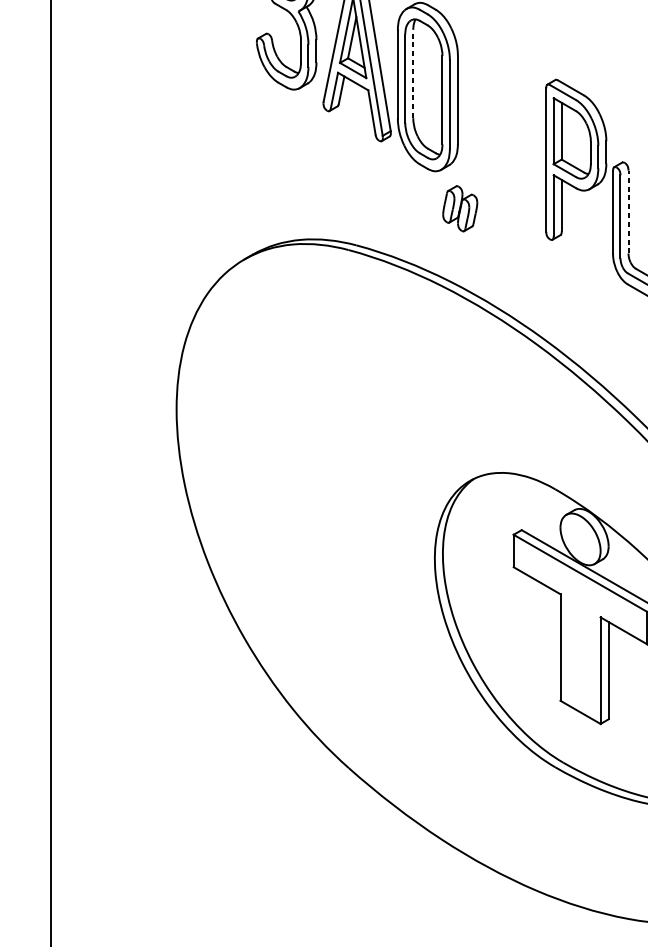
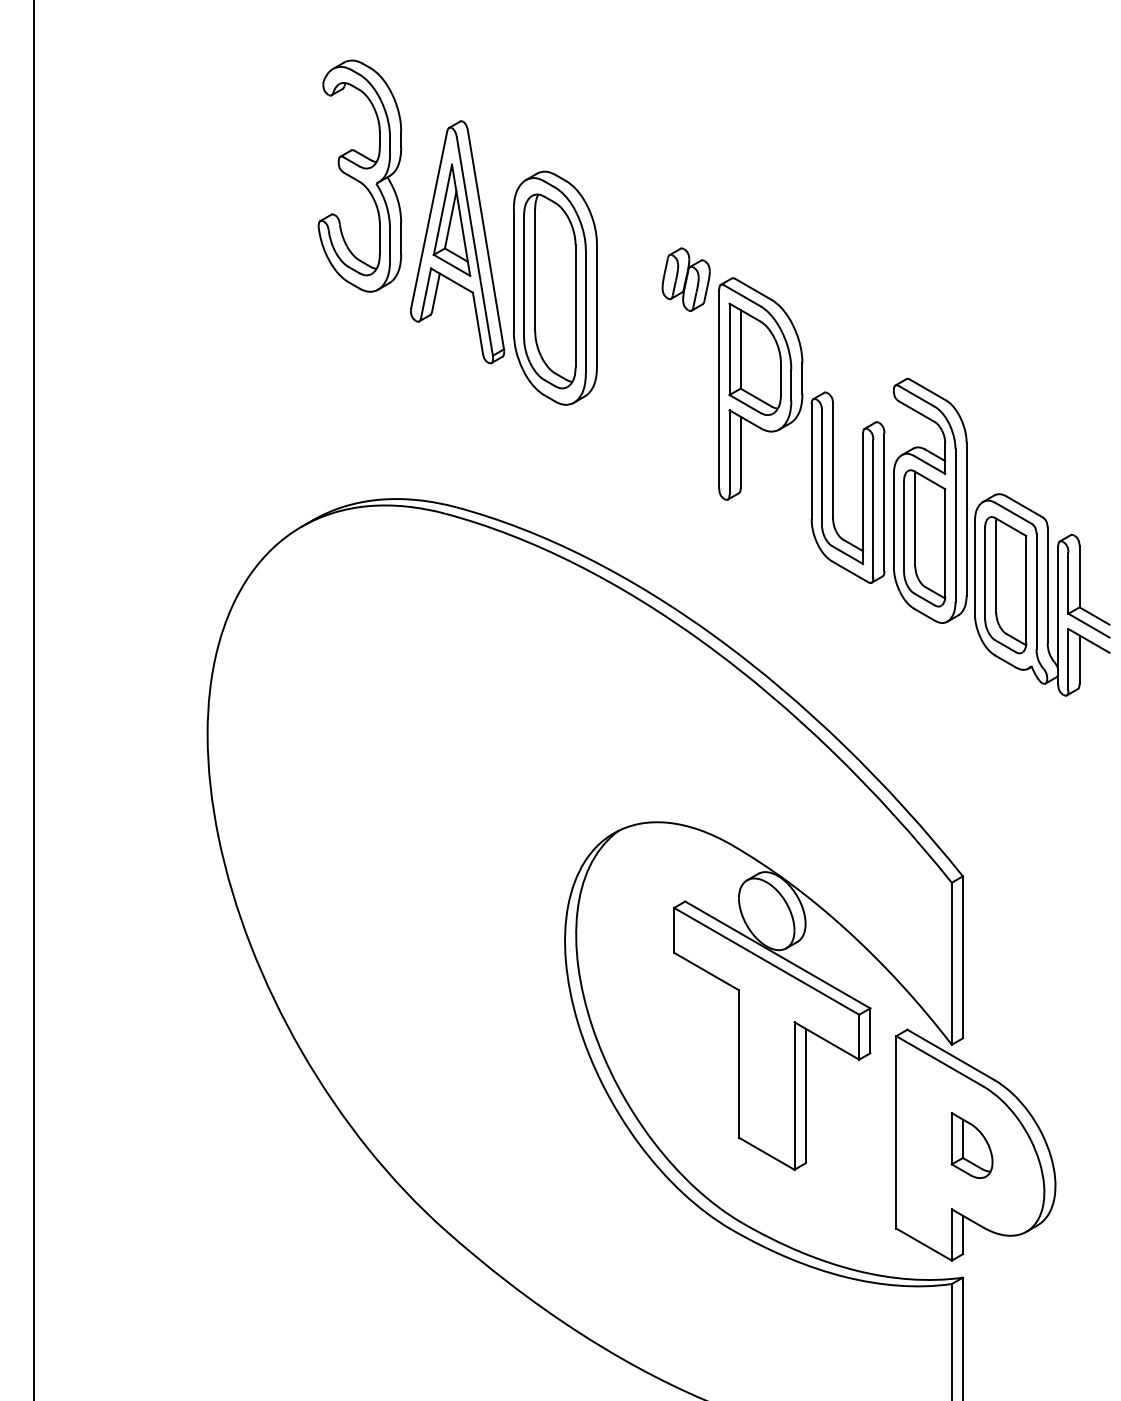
line: (413, 73) -> (535, 269), dashed -> solid
part: (459, 208) -> (685, 279), moved
line: (628, 211) -> (833, 460), dashed -> solid

